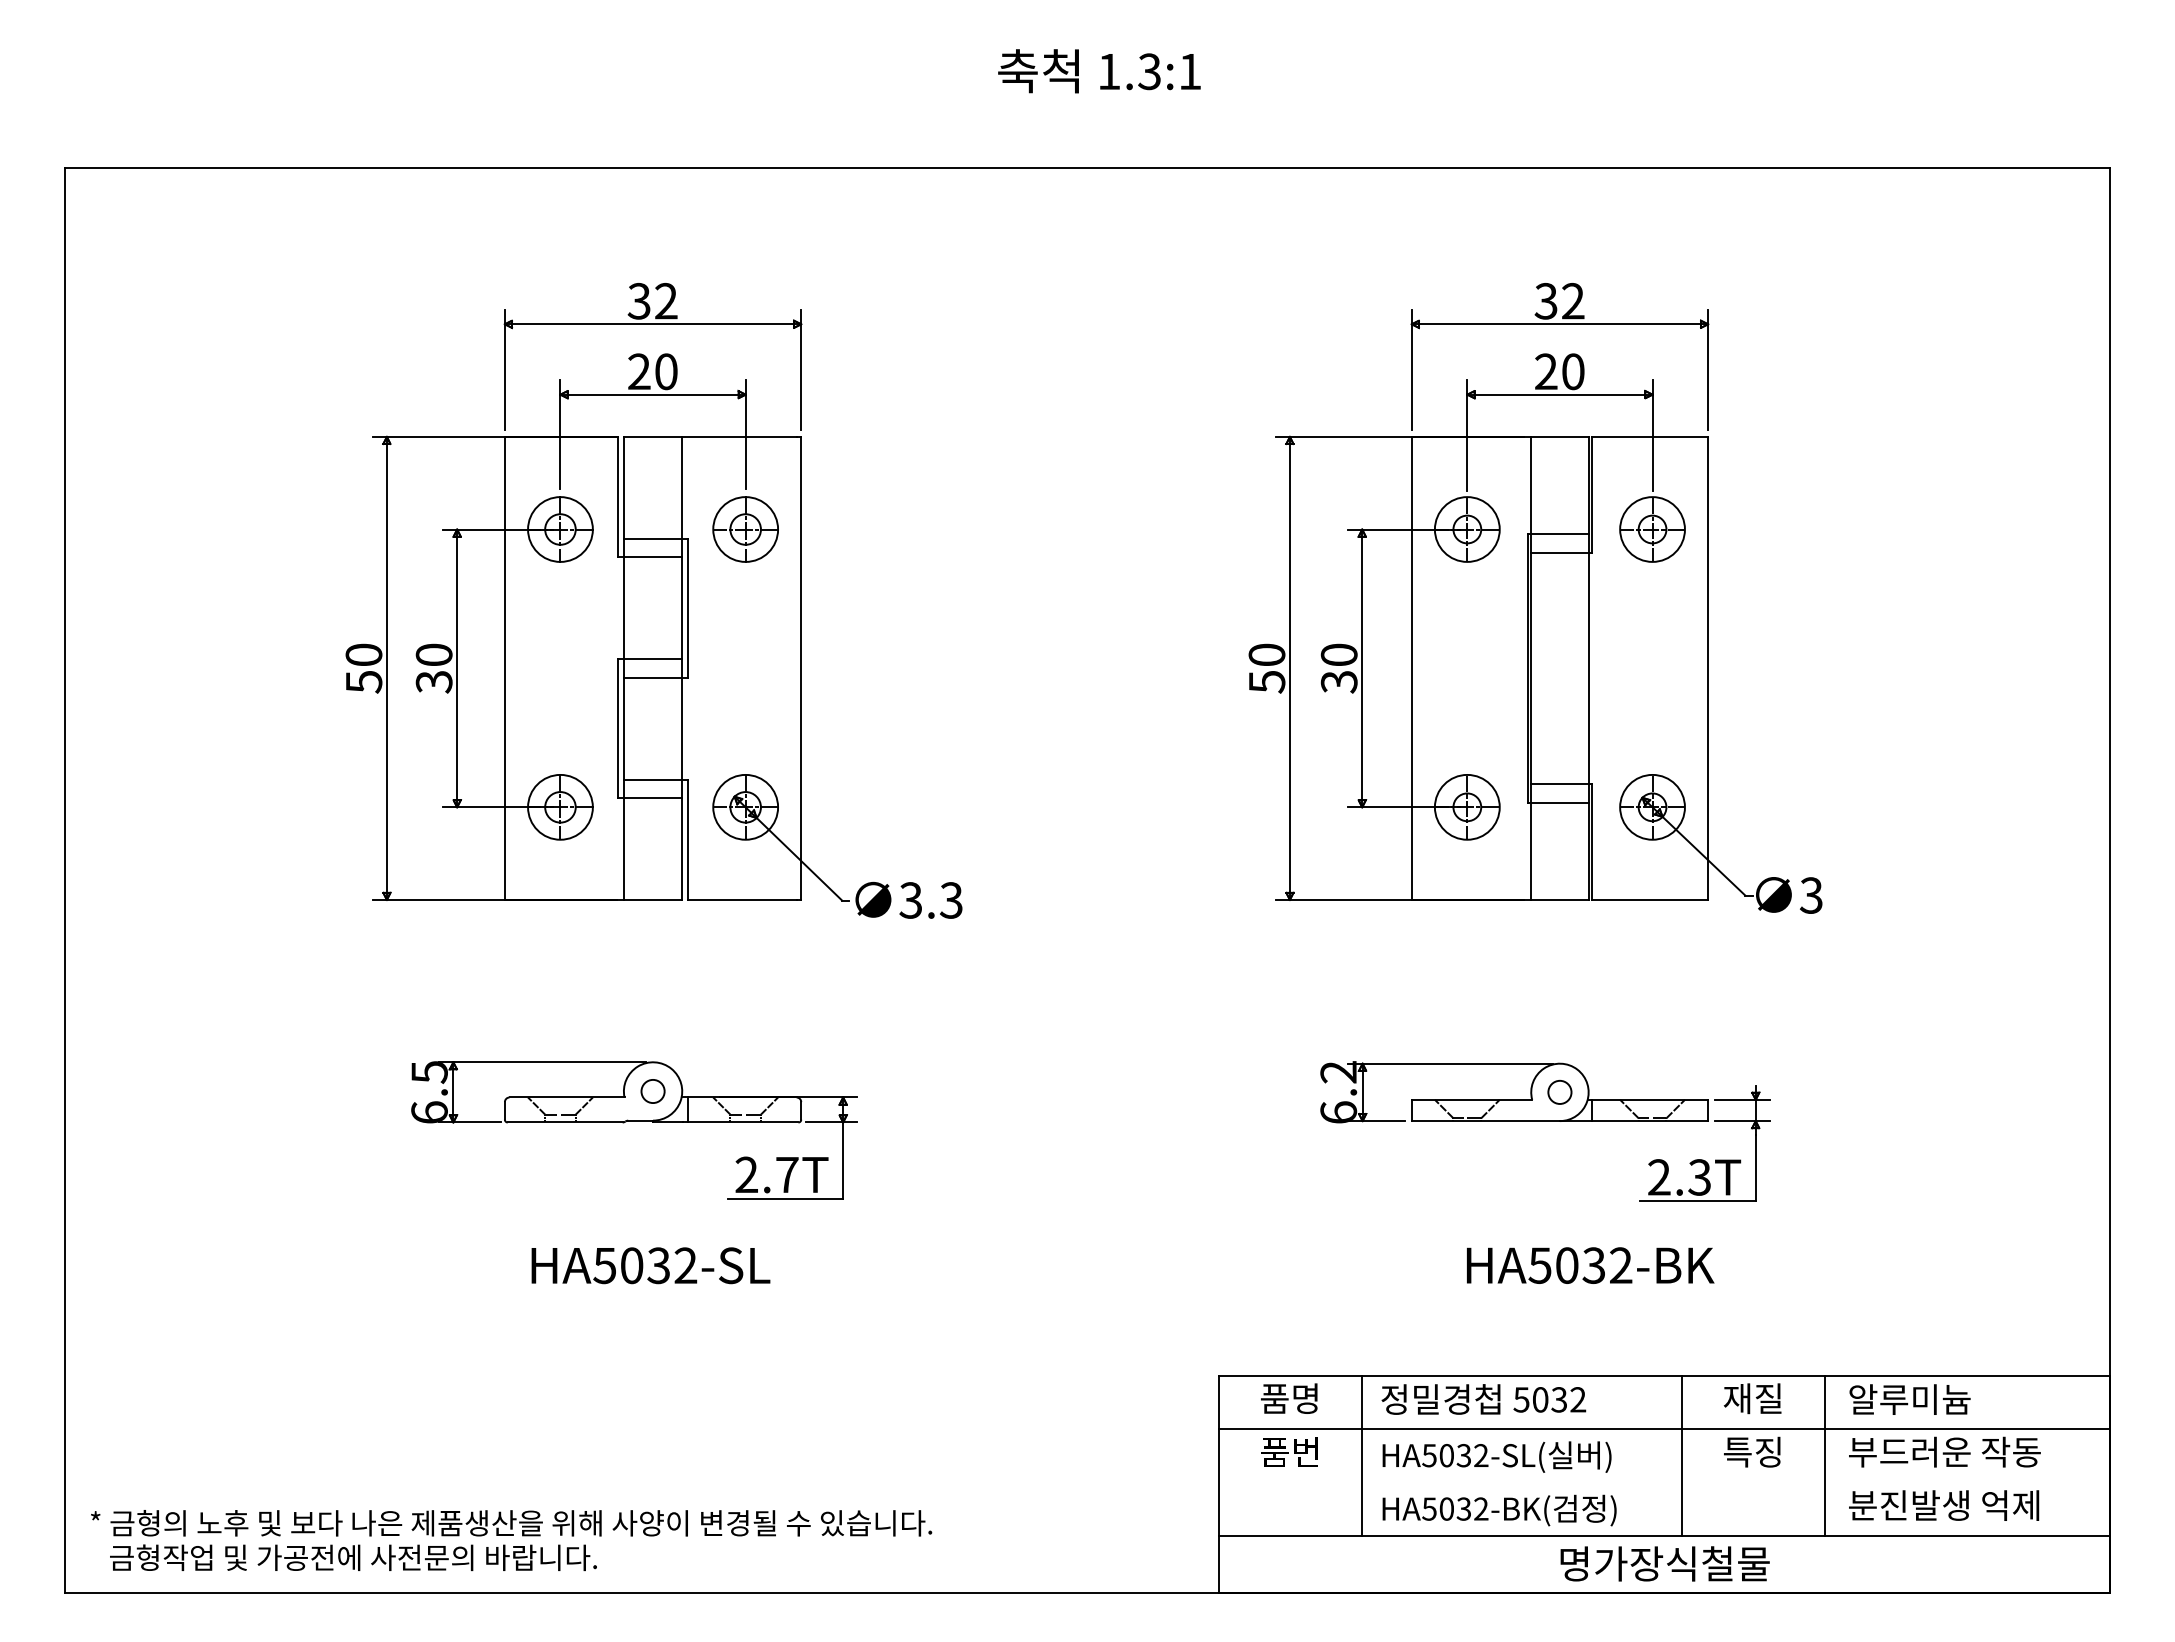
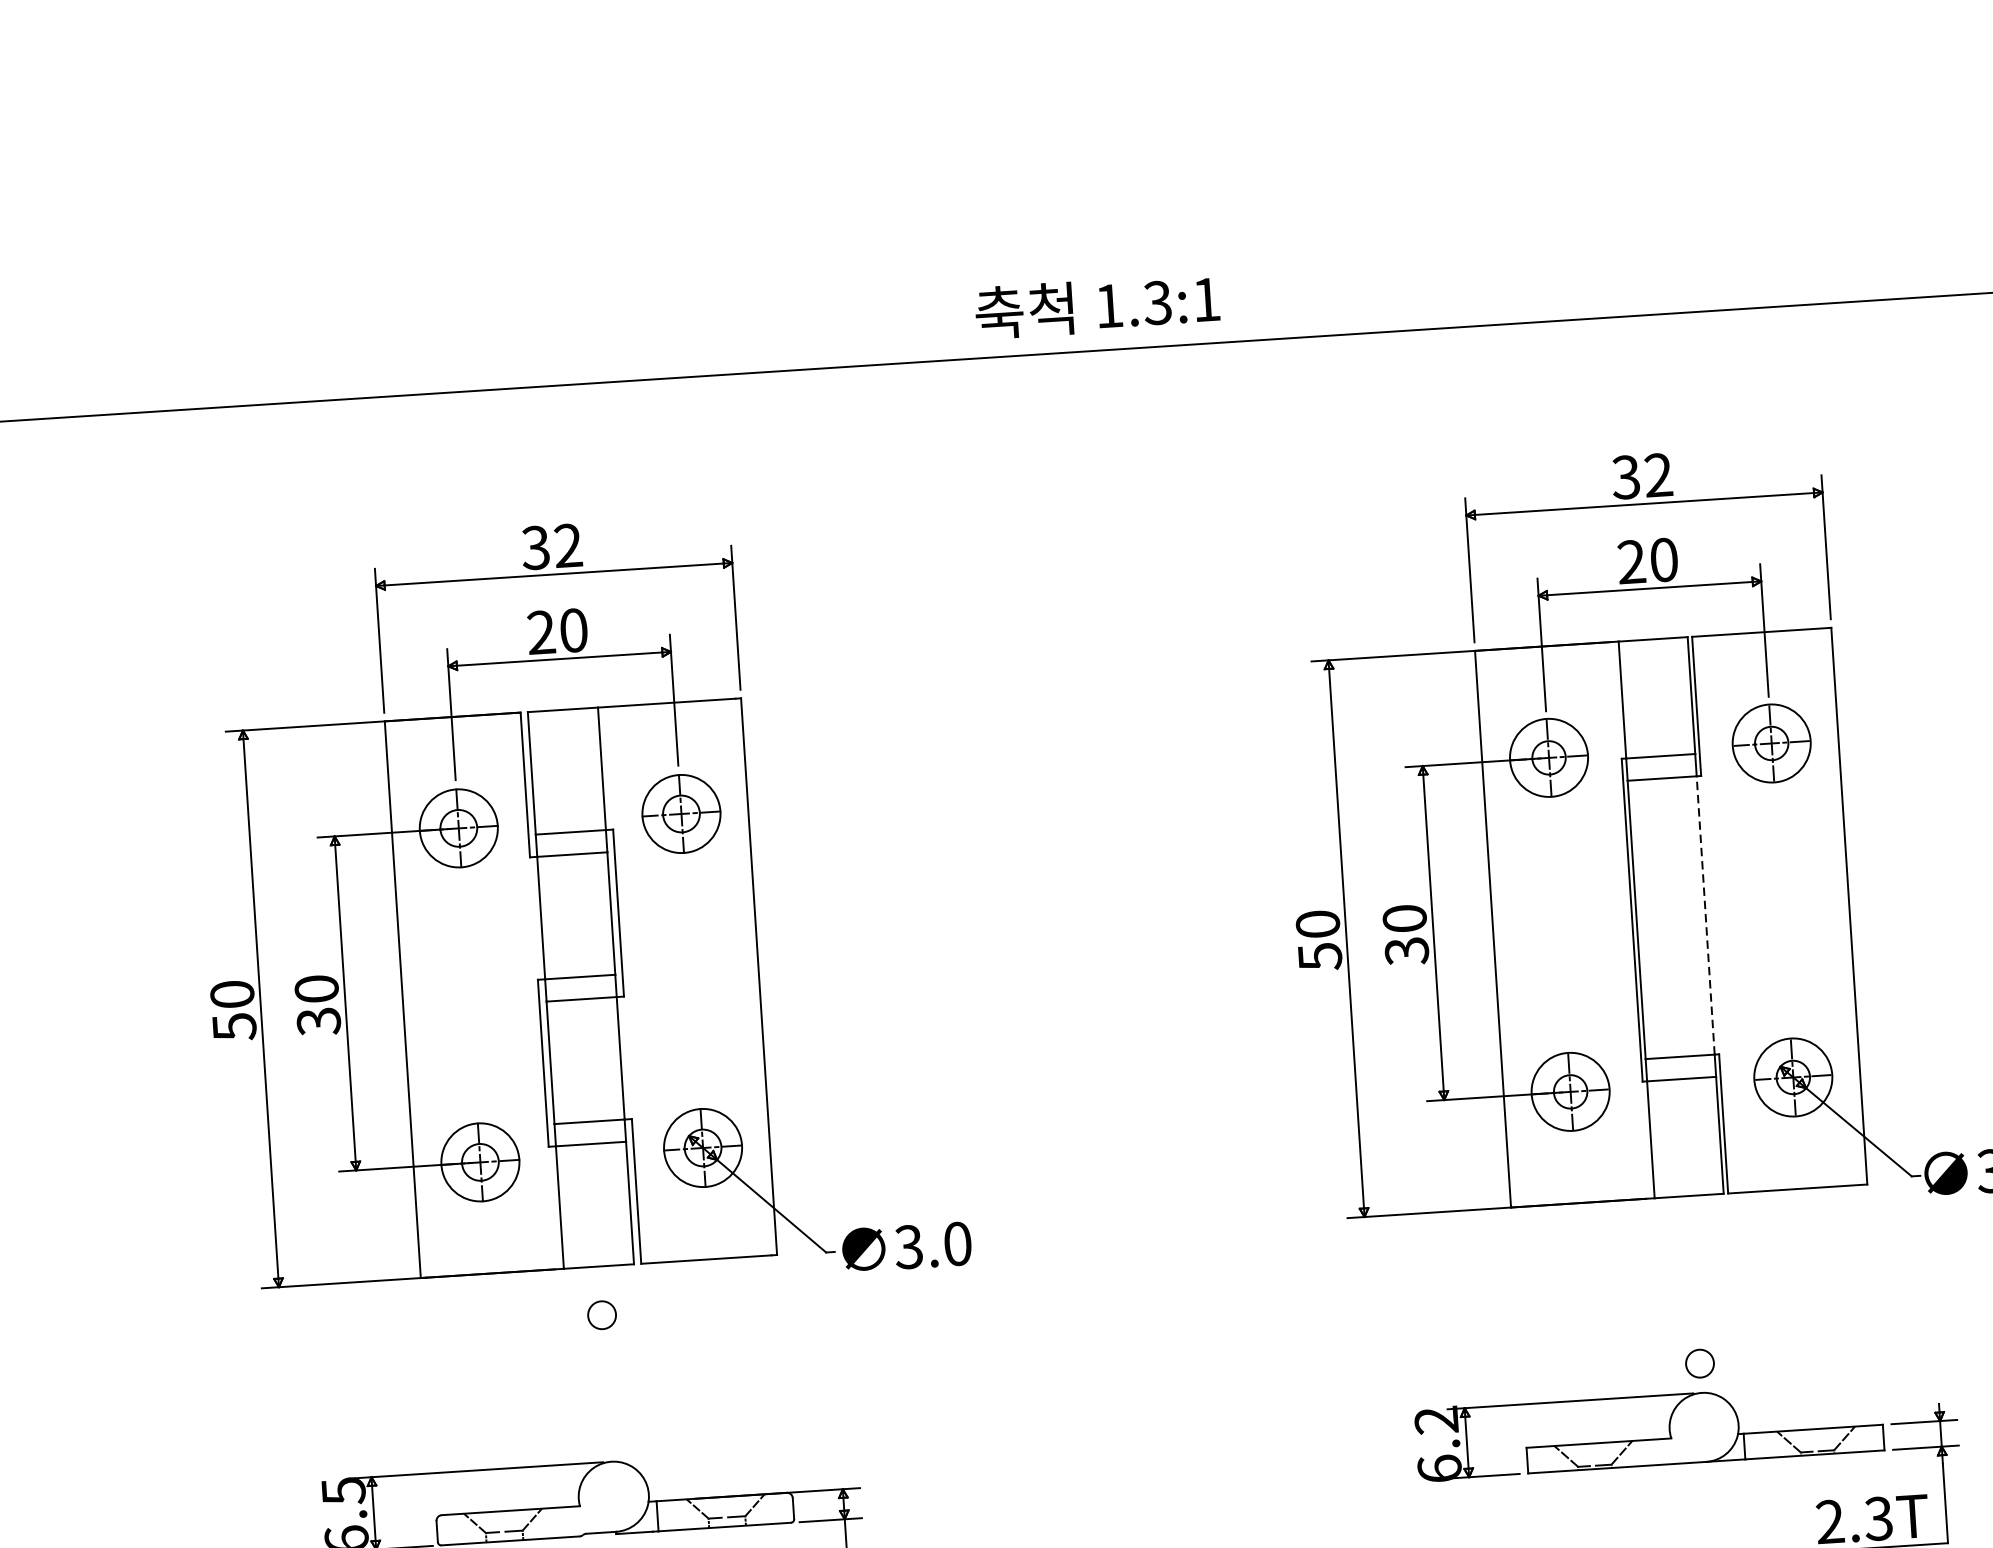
text: (1099, 71) -> (1097, 306), moved
line: (1588, 668) -> (1705, 915), solid -> dashed
text: (951, 900) -> (957, 1243), 3.3 -> 3.0
circle: (652, 1091) -> (601, 1315), moved
circle: (1559, 1091) -> (1699, 1362), moved

